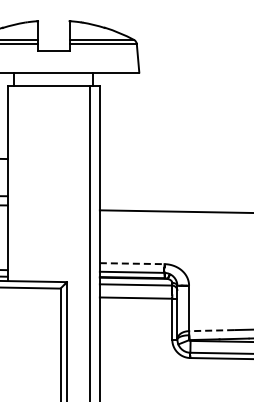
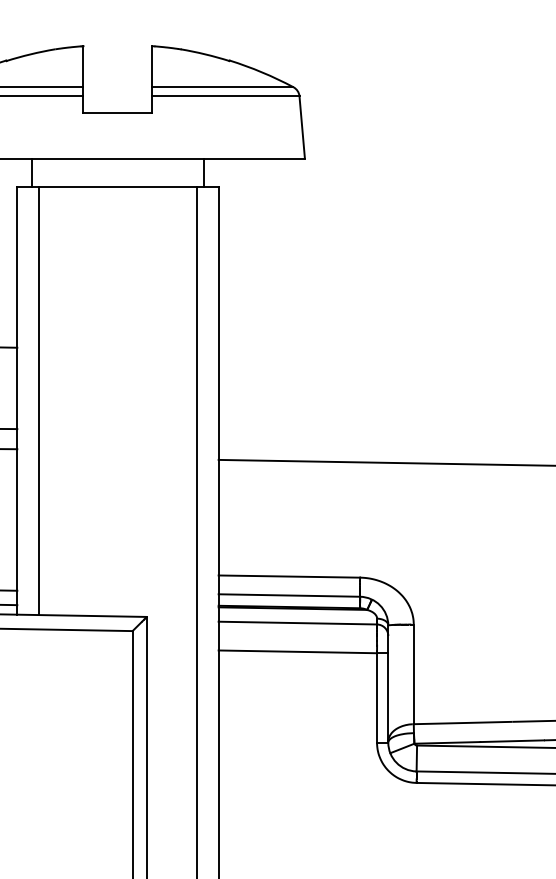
line: (17, 183) -> (38, 401), added
line: (132, 263) -> (290, 576), dashed -> solid
line: (210, 330) -> (460, 722), dashed -> solid

